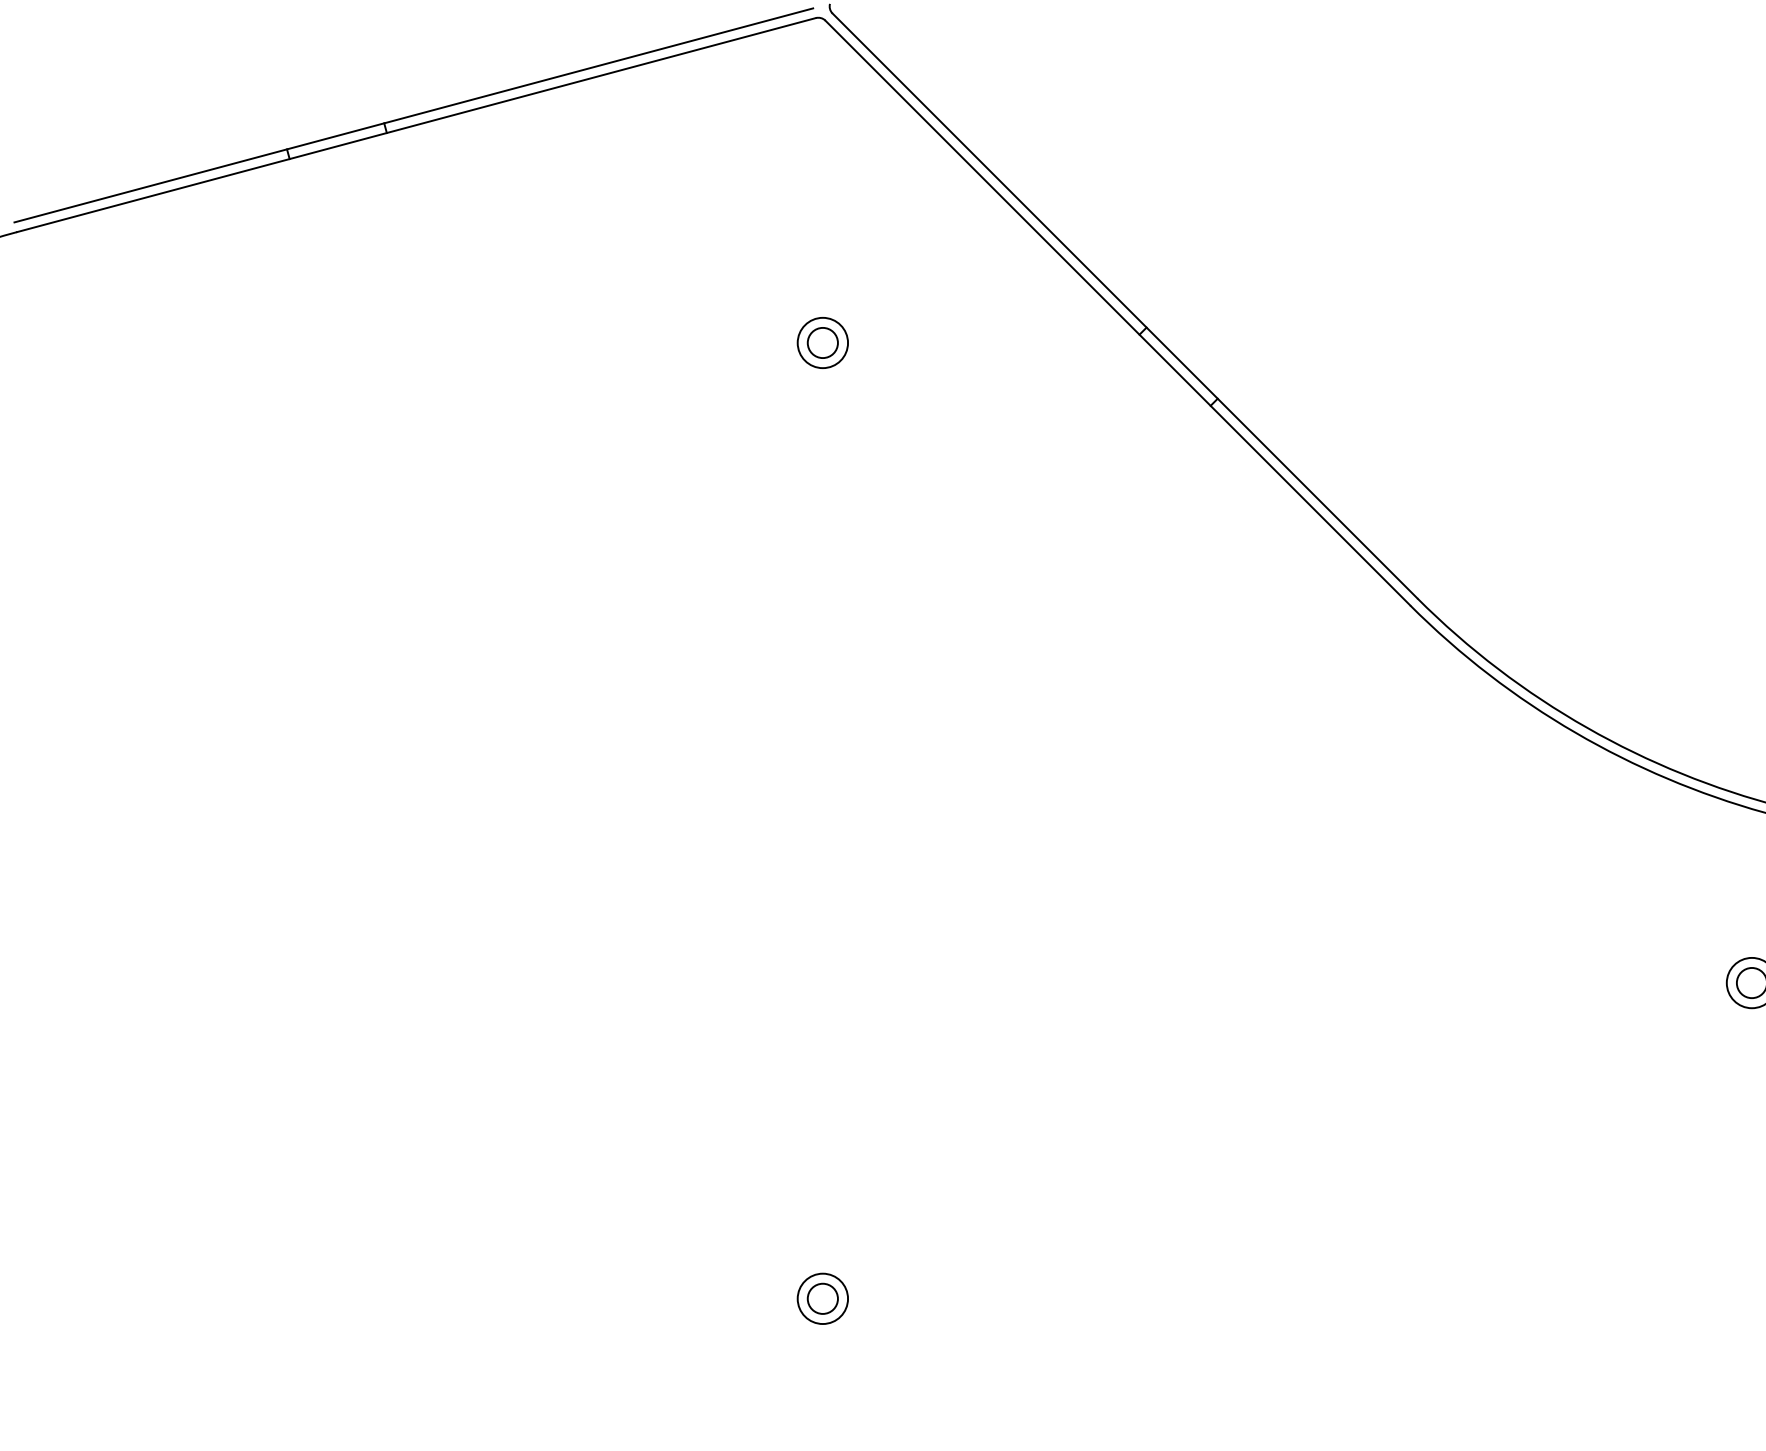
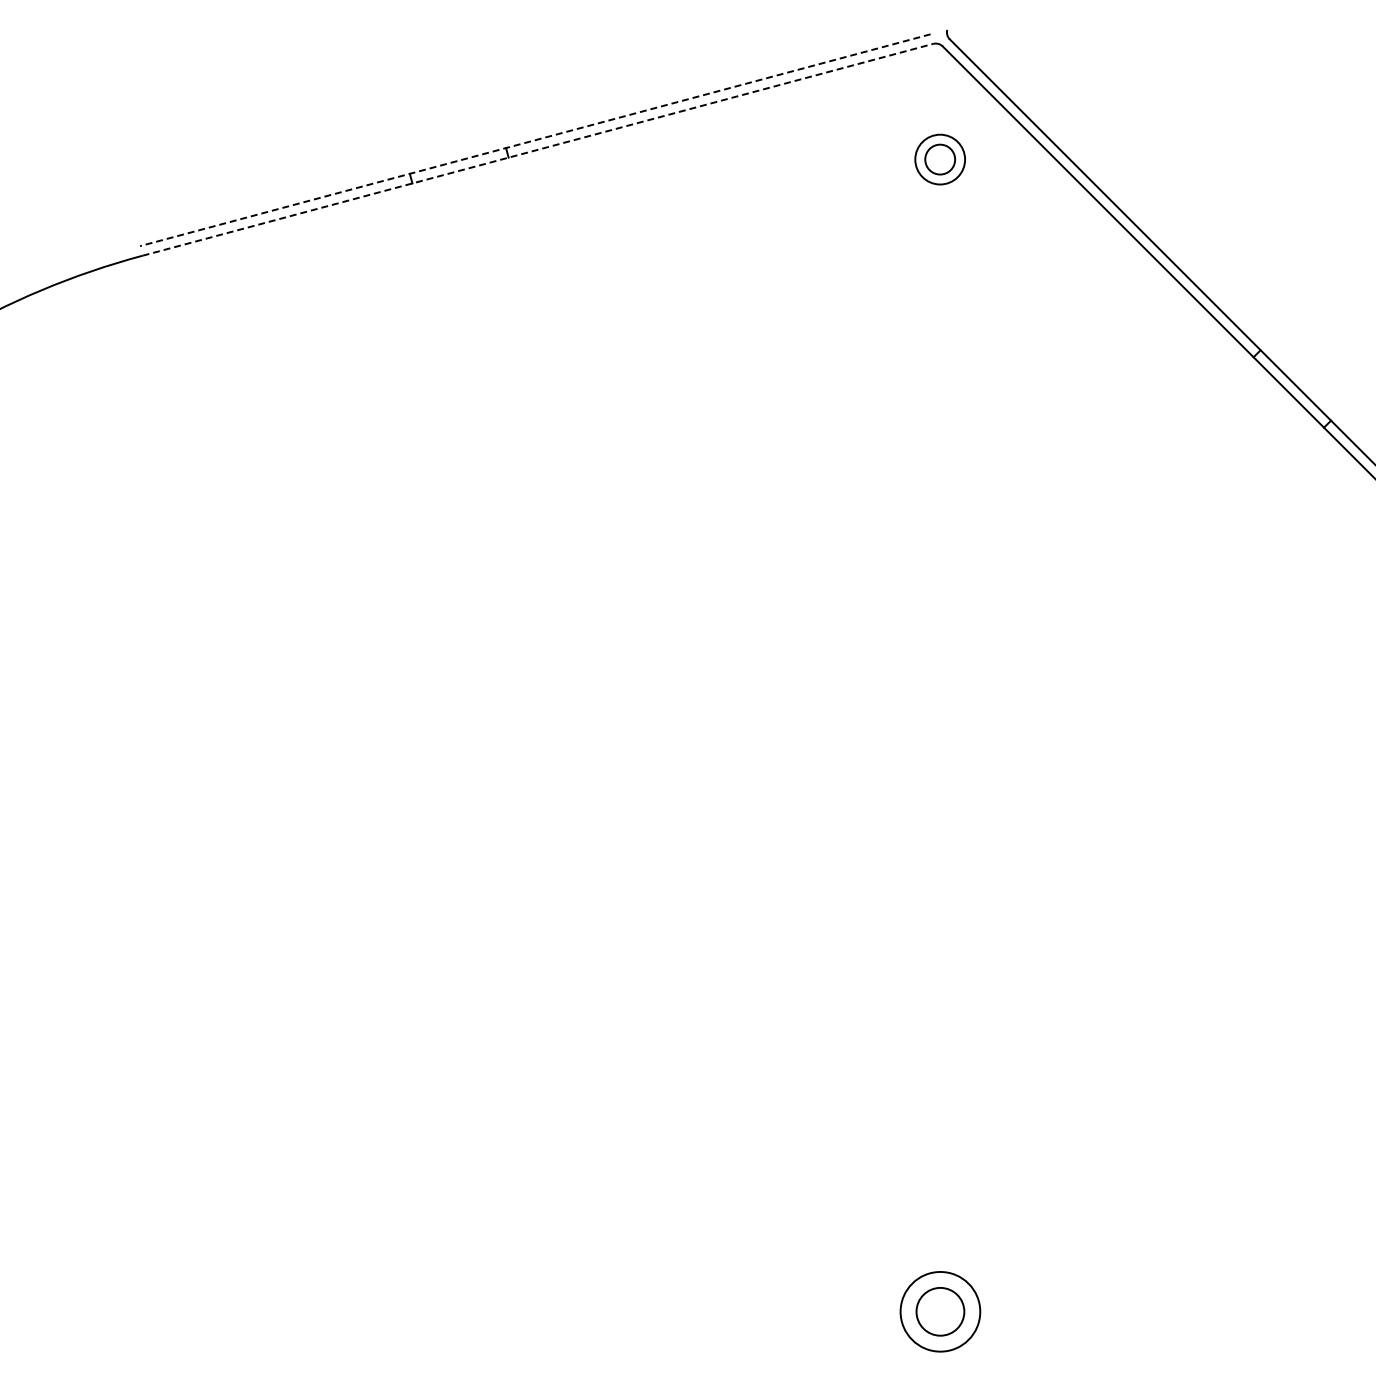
line: (413, 115) -> (535, 140), solid -> dashed
line: (416, 124) -> (537, 149), solid -> dashed
part: (822, 342) -> (939, 159), moved
part: (822, 1298) -> (939, 1311), size x1.6

